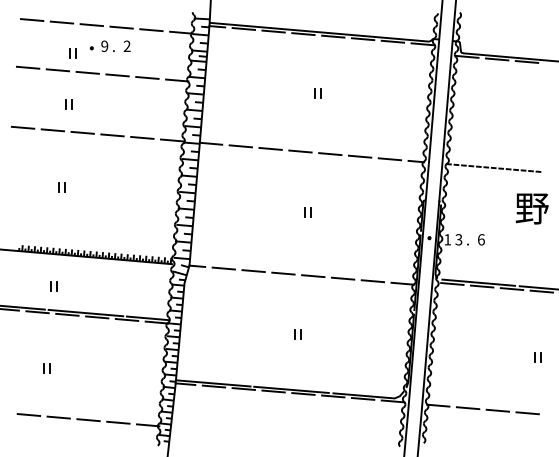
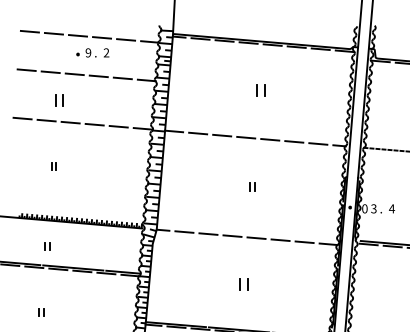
part: (72, 53) -> (62, 58), removed
part: (317, 93) -> (259, 90), size x1.6
part: (68, 104) -> (59, 99), size x1.6
text: (447, 239) -> (364, 208), 1 -> 0
text: (481, 239) -> (392, 208), 6 -> 4
part: (297, 334) -> (243, 285), size x1.6

